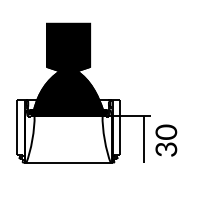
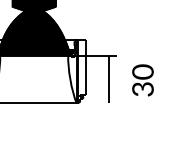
text: (166, 140) -> (143, 80), moved

